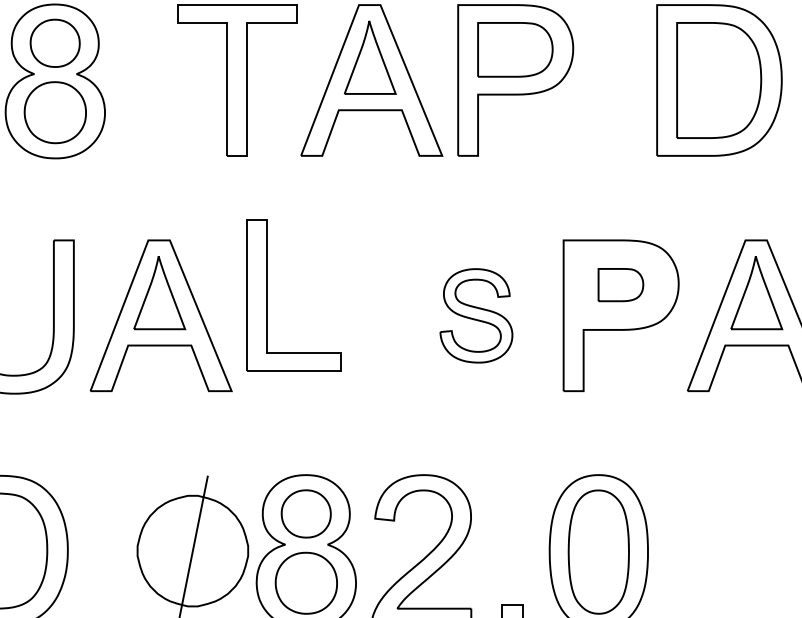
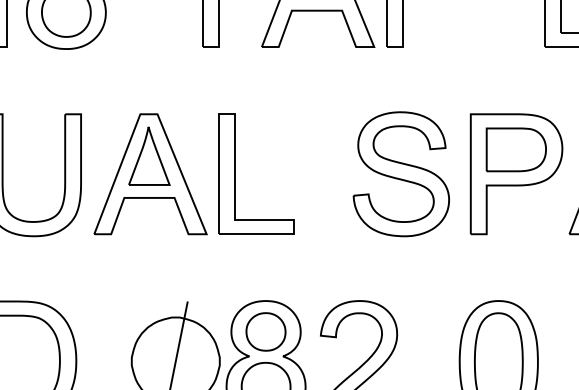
part: (620, 284) -> (516, 149), size x1.67
part: (267, 295) -> (235, 174), moved
part: (476, 315) -> (401, 174), size x1.67

